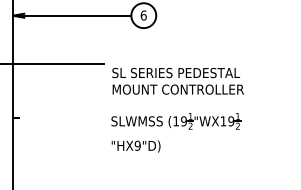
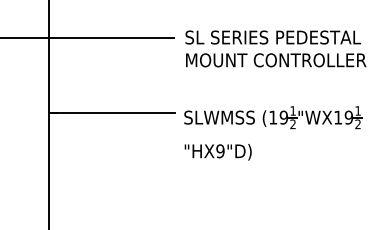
text: (177, 81) -> (275, 49), moved
line: (58, 118) -> (111, 113), added

